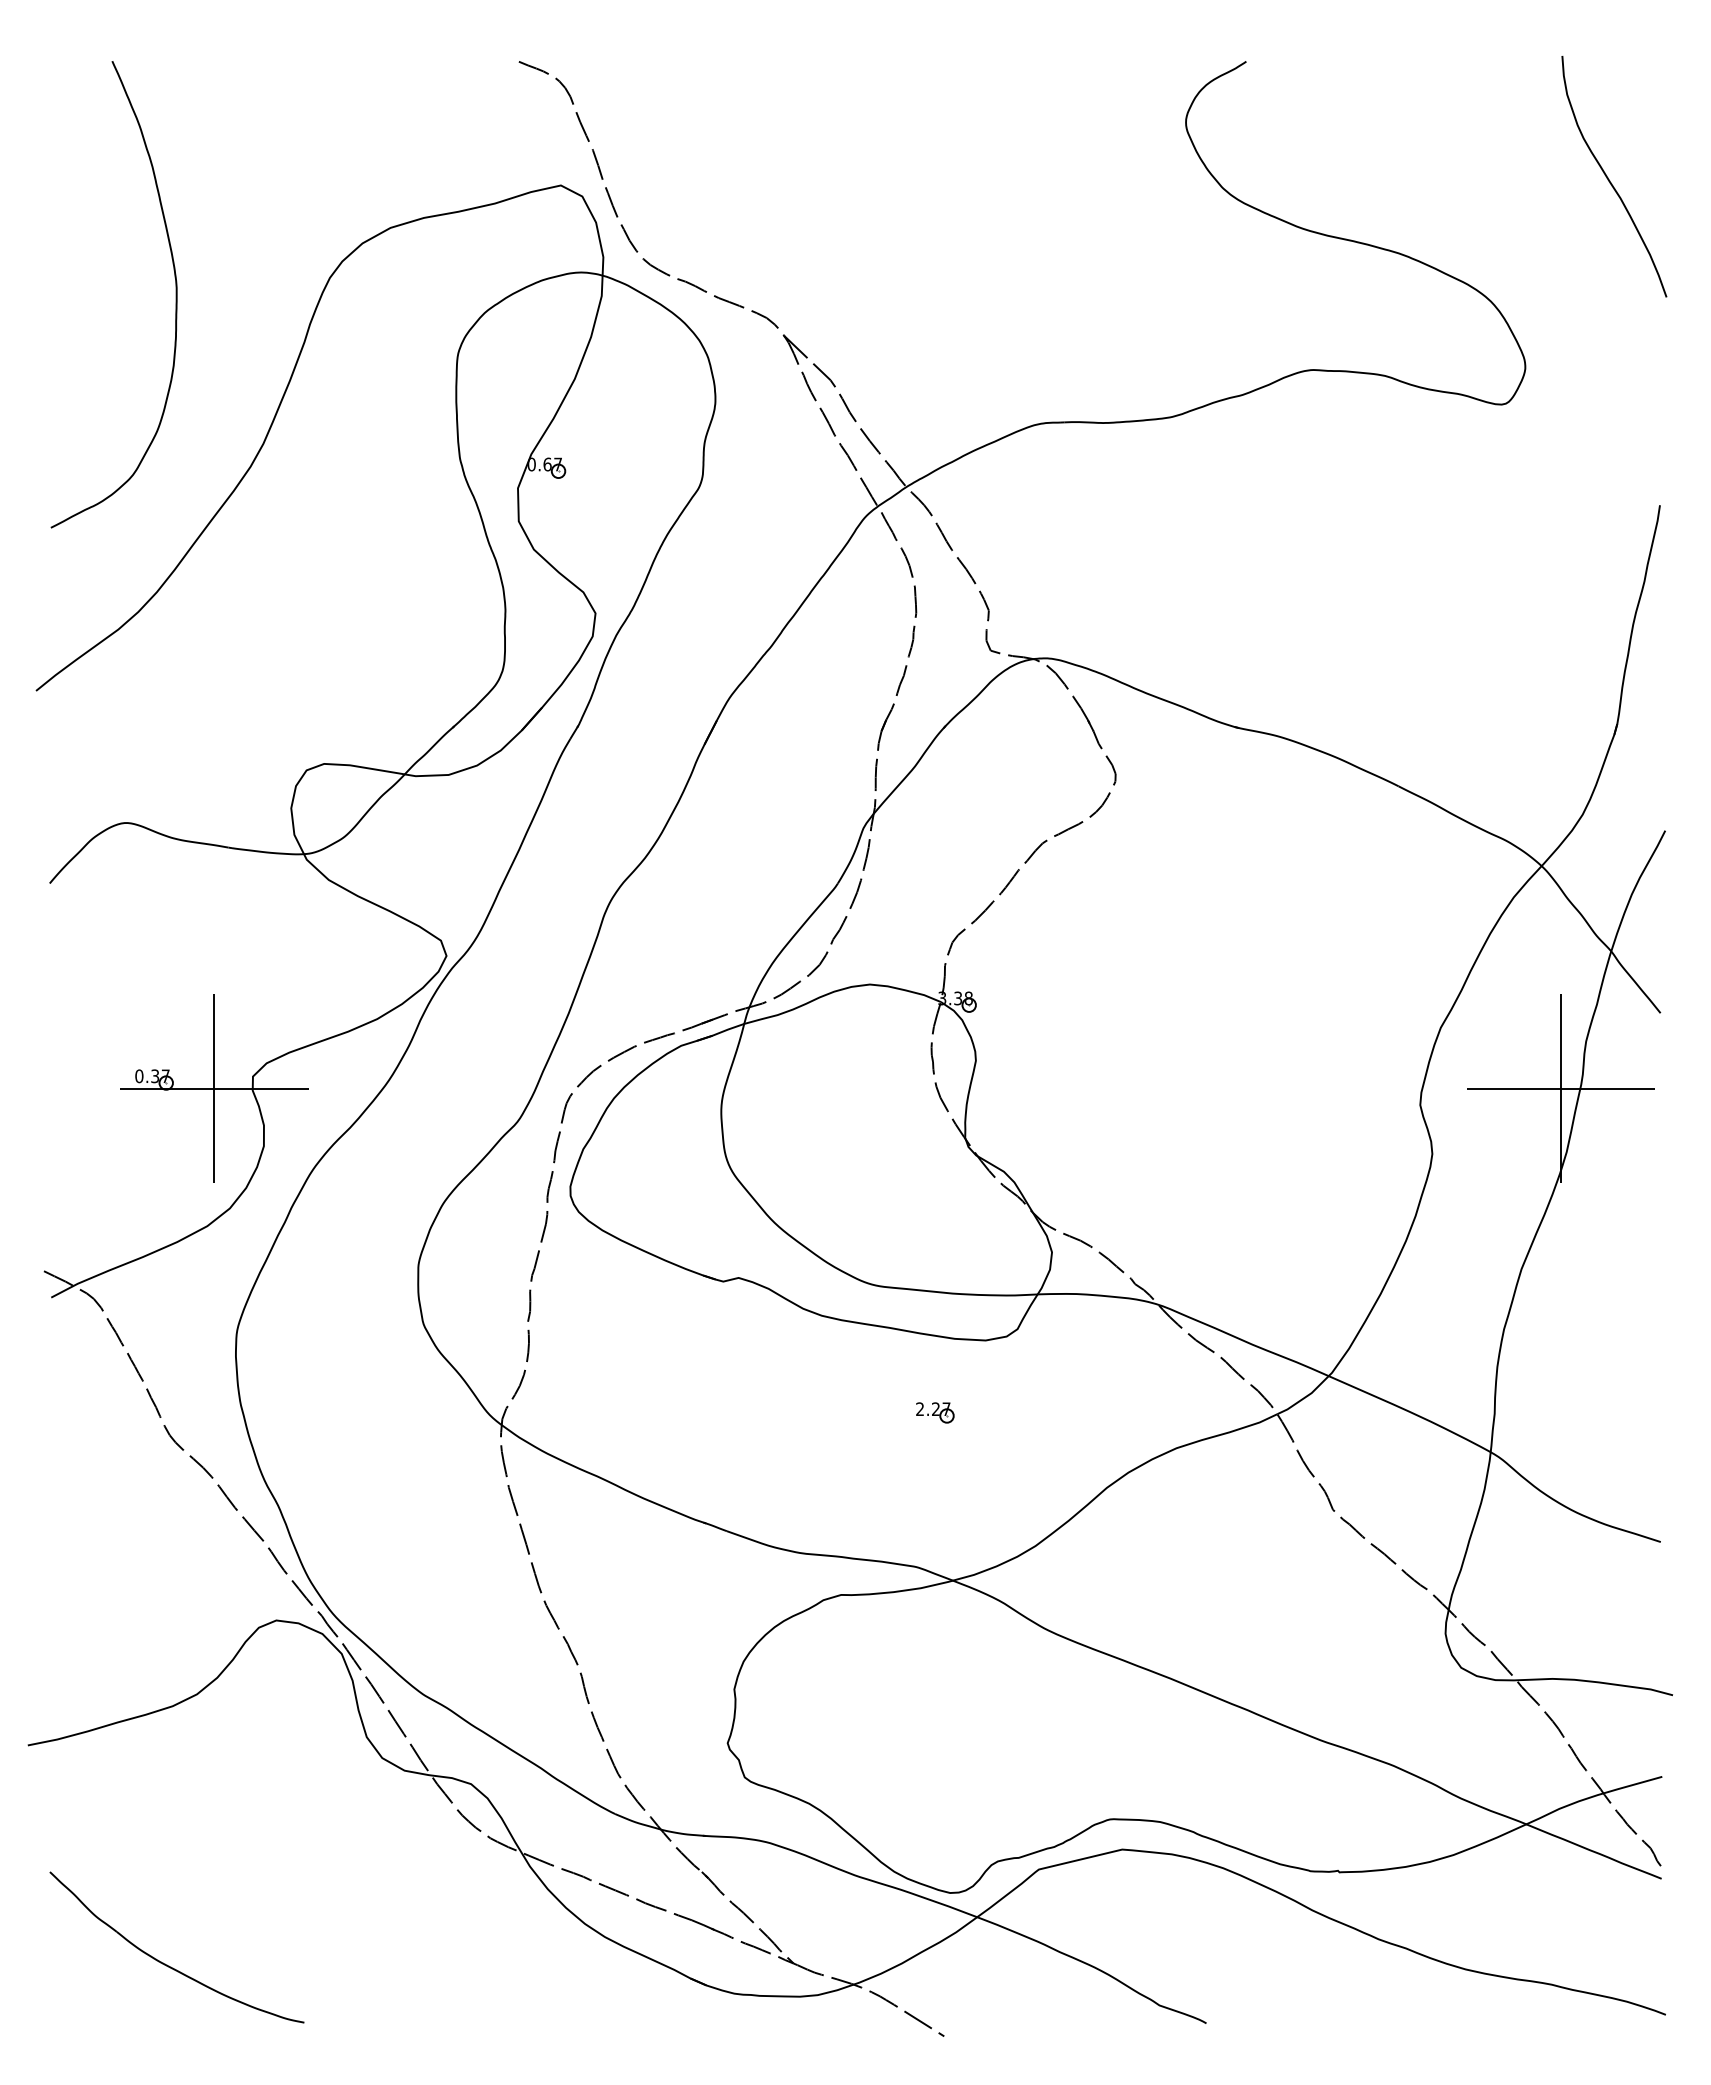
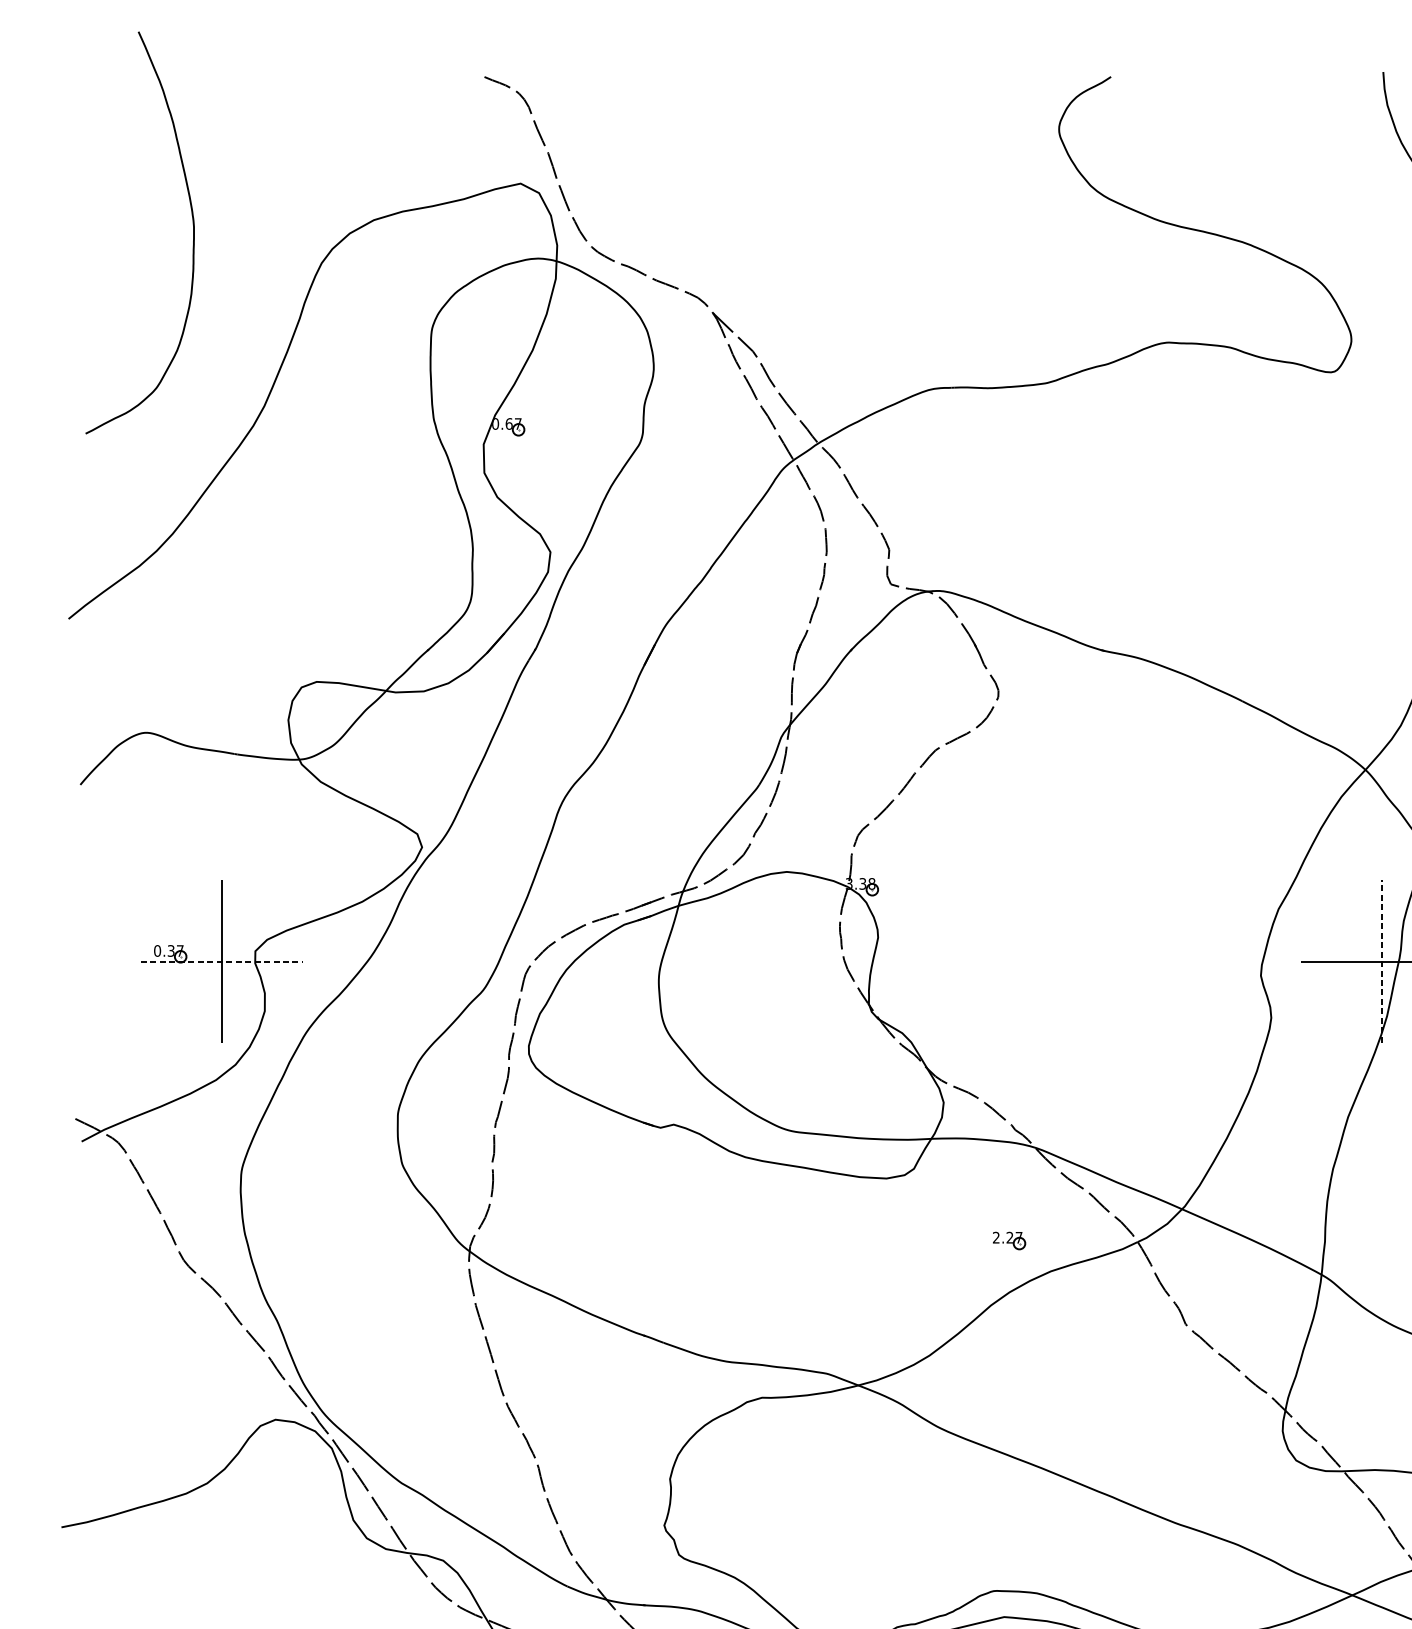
curve: (175, 294) -> (192, 232), moved
line: (214, 1088) -> (222, 961), solid -> dashed
line: (1561, 1088) -> (1382, 961), solid -> dashed
part: (935, 1412) -> (1009, 1240), moved

